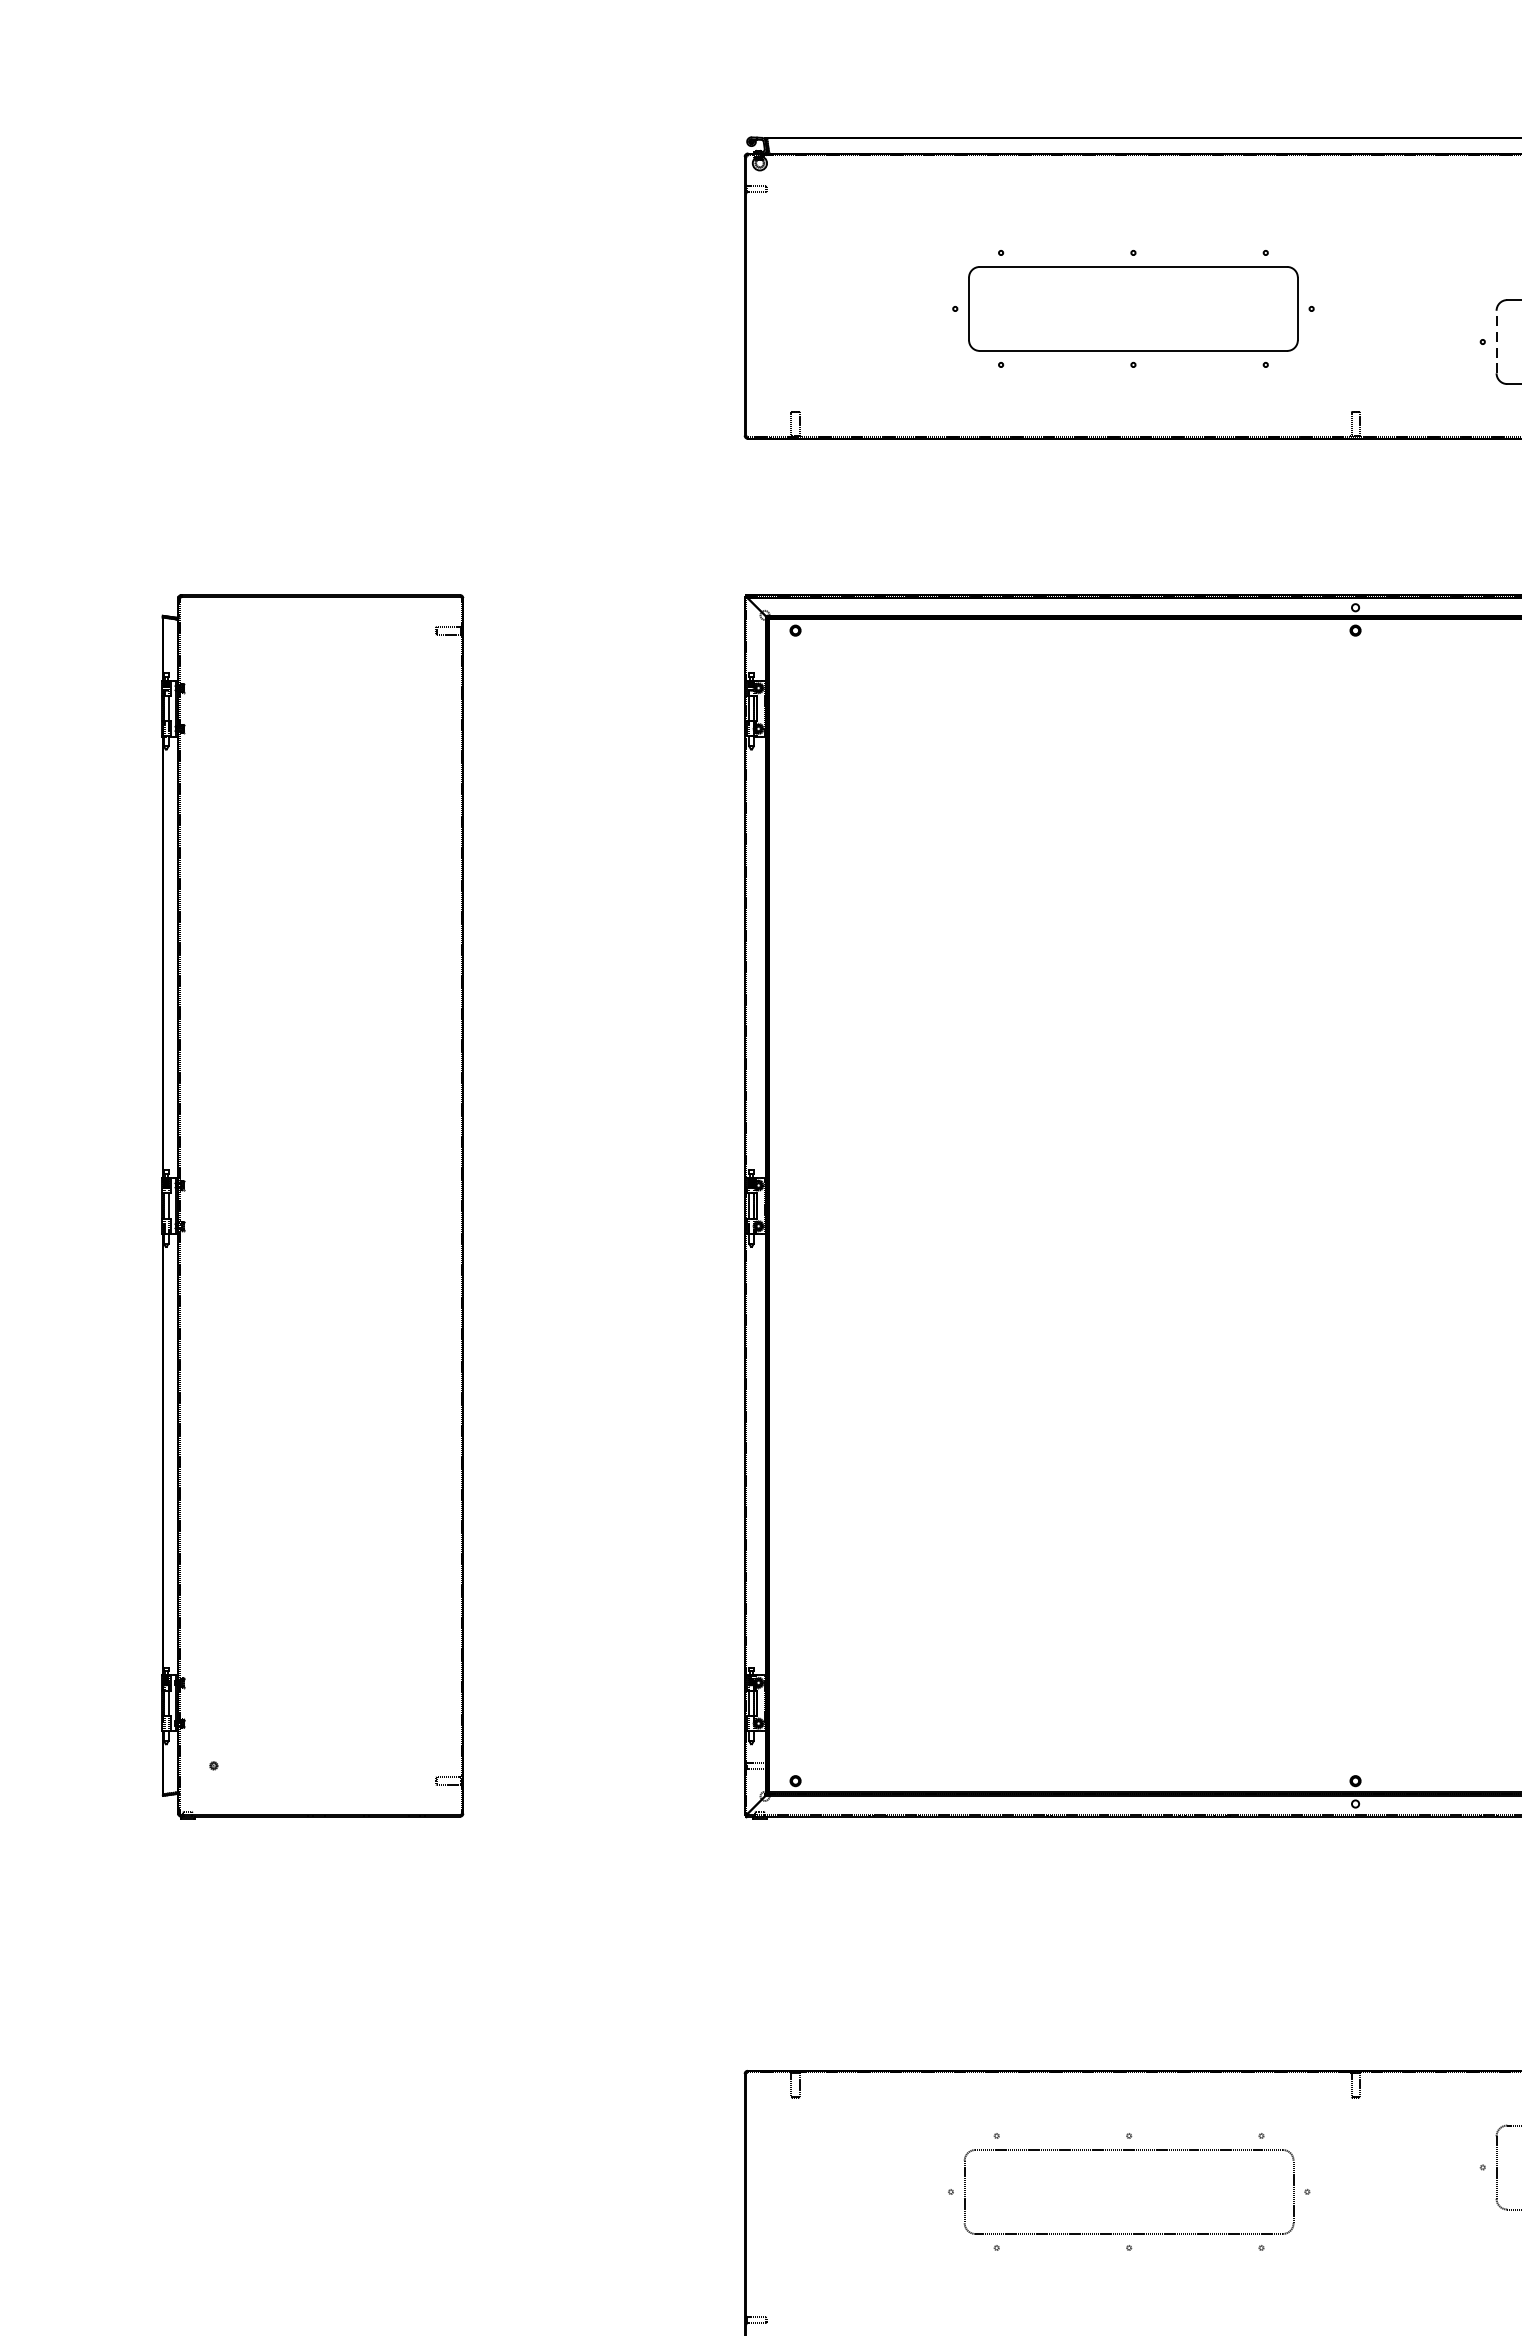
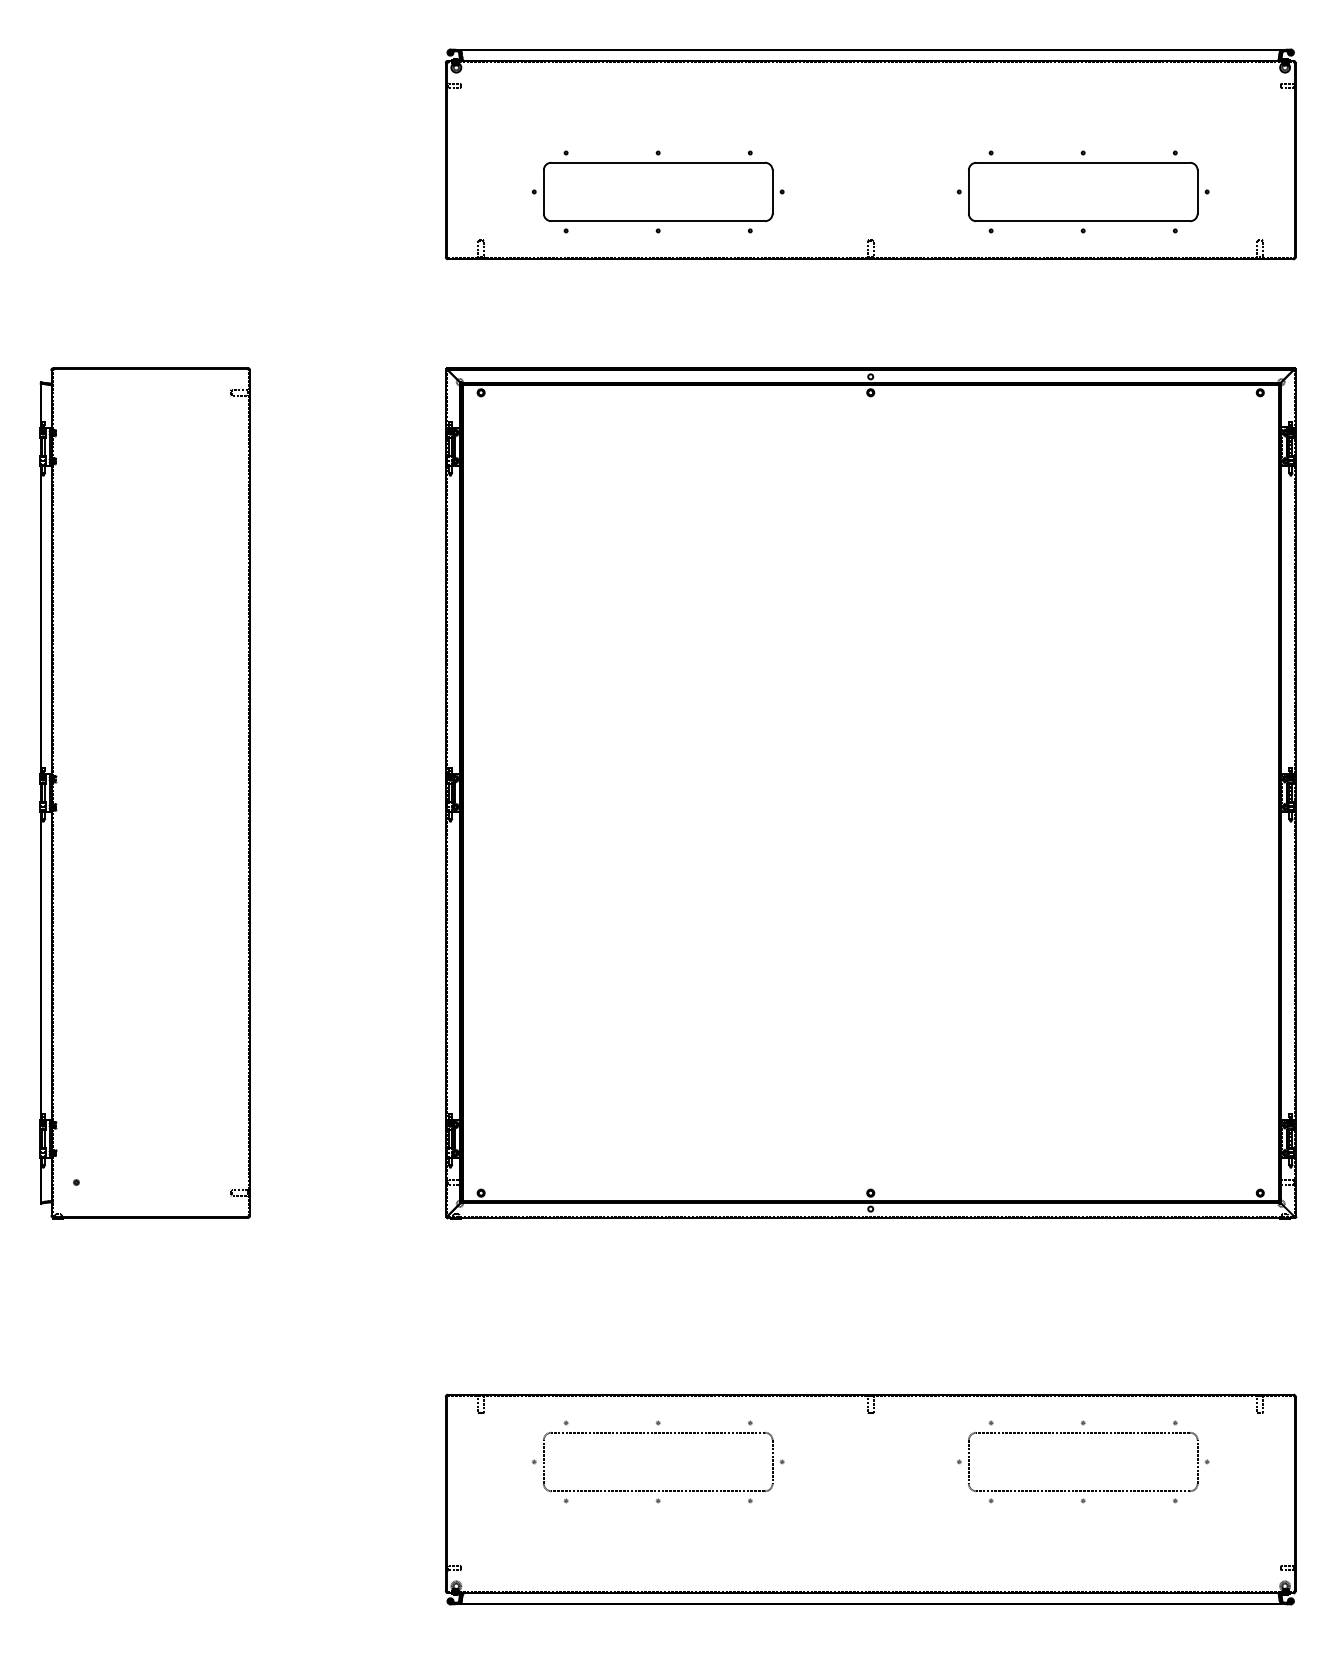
part: (1133, 308) -> (658, 191), moved
line: (1496, 342) -> (968, 192), dashed -> solid
part: (1129, 2151) -> (658, 1433), moved

